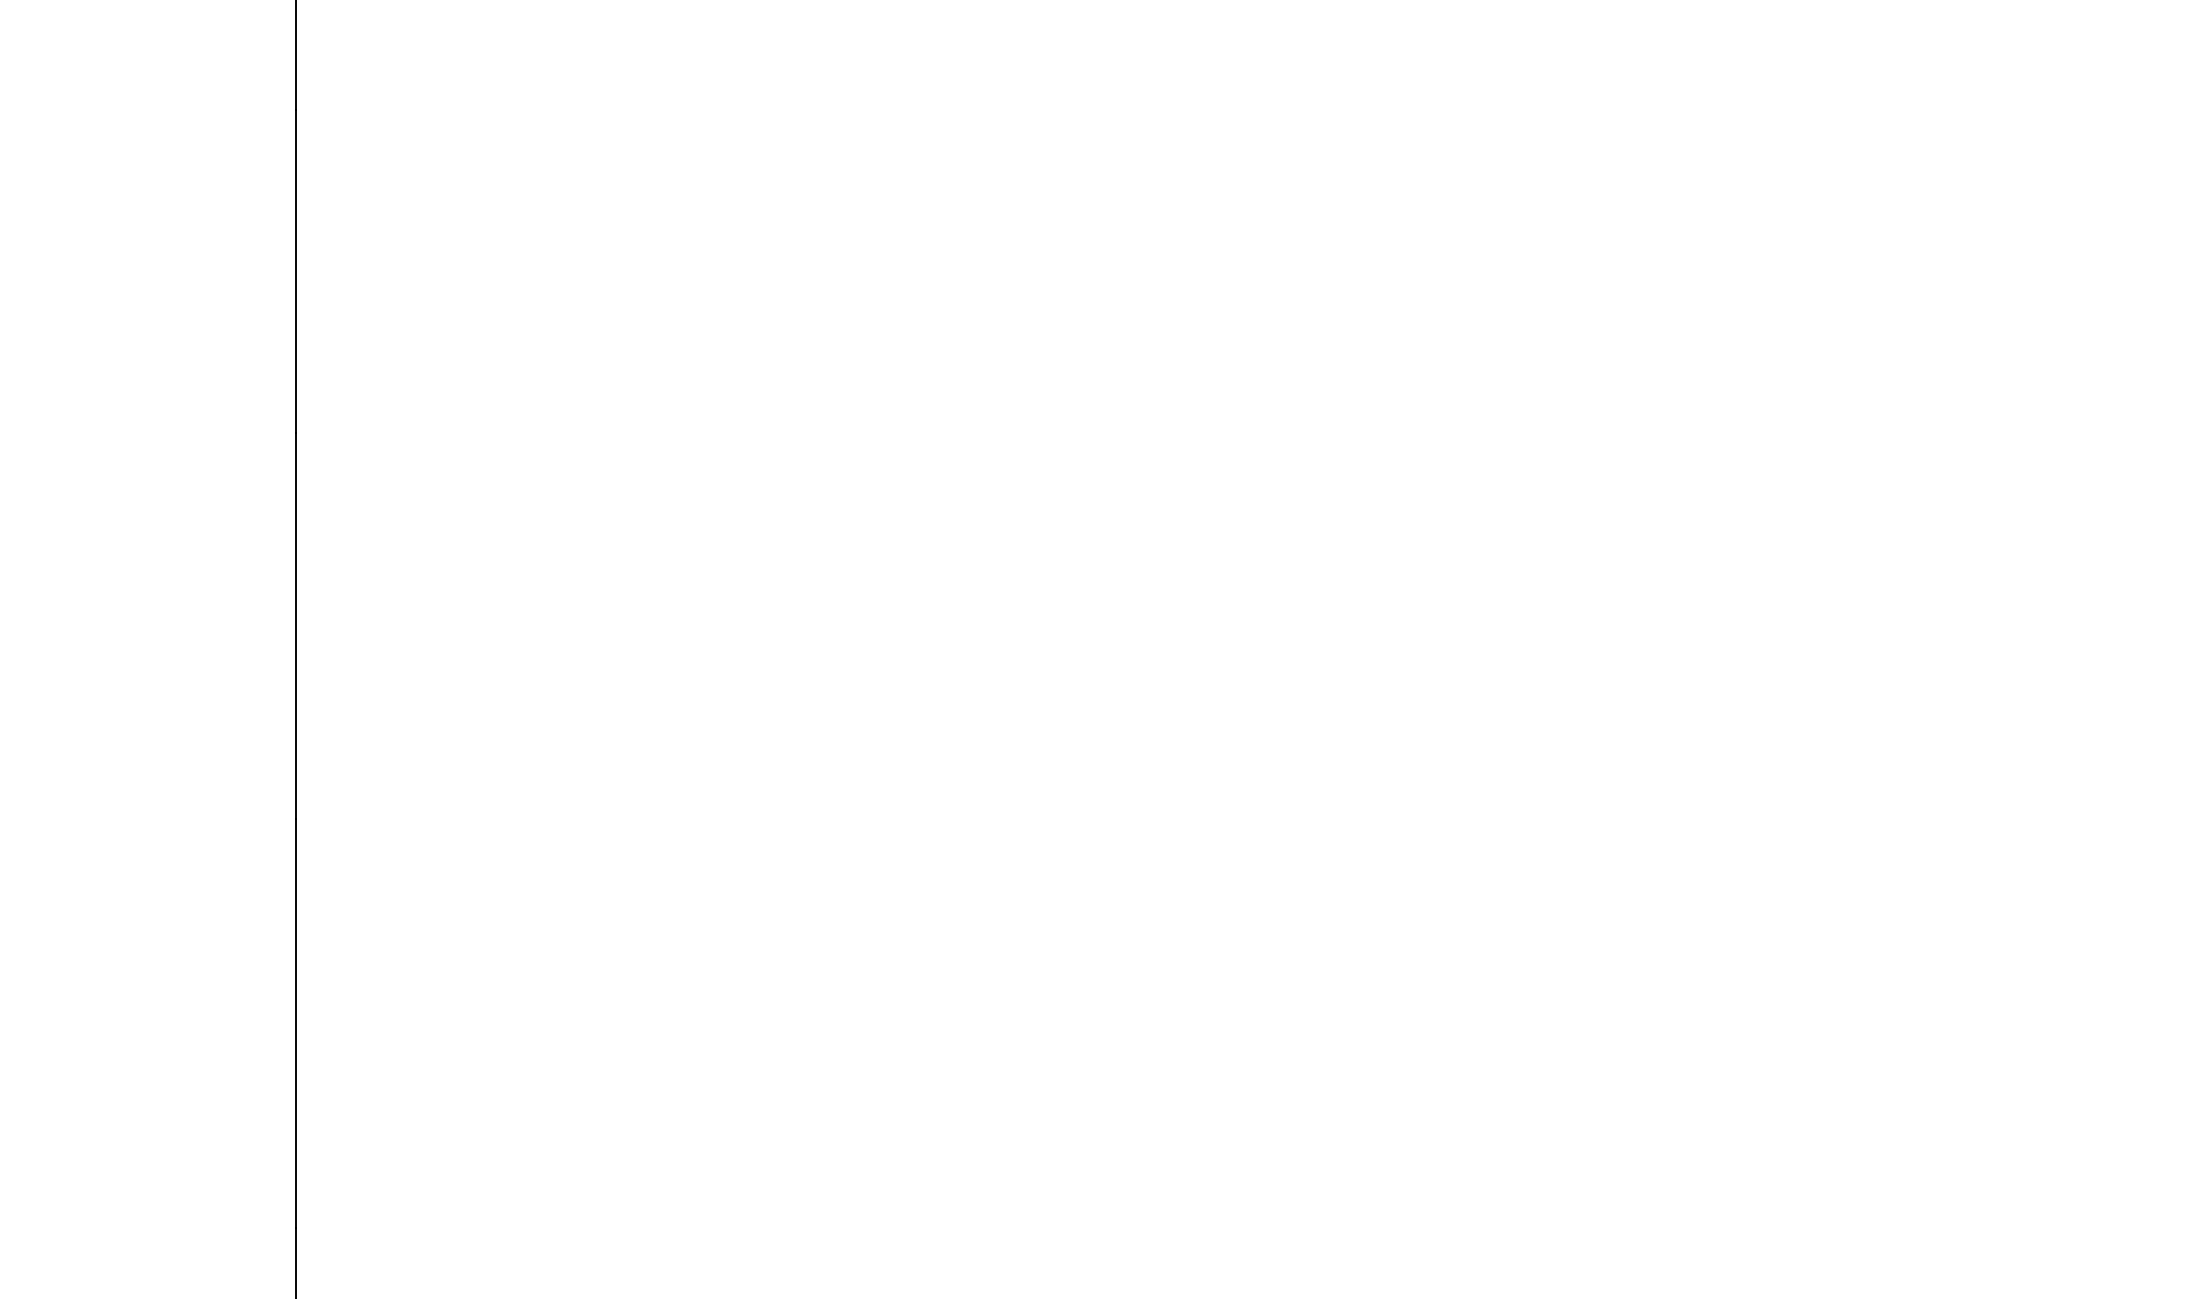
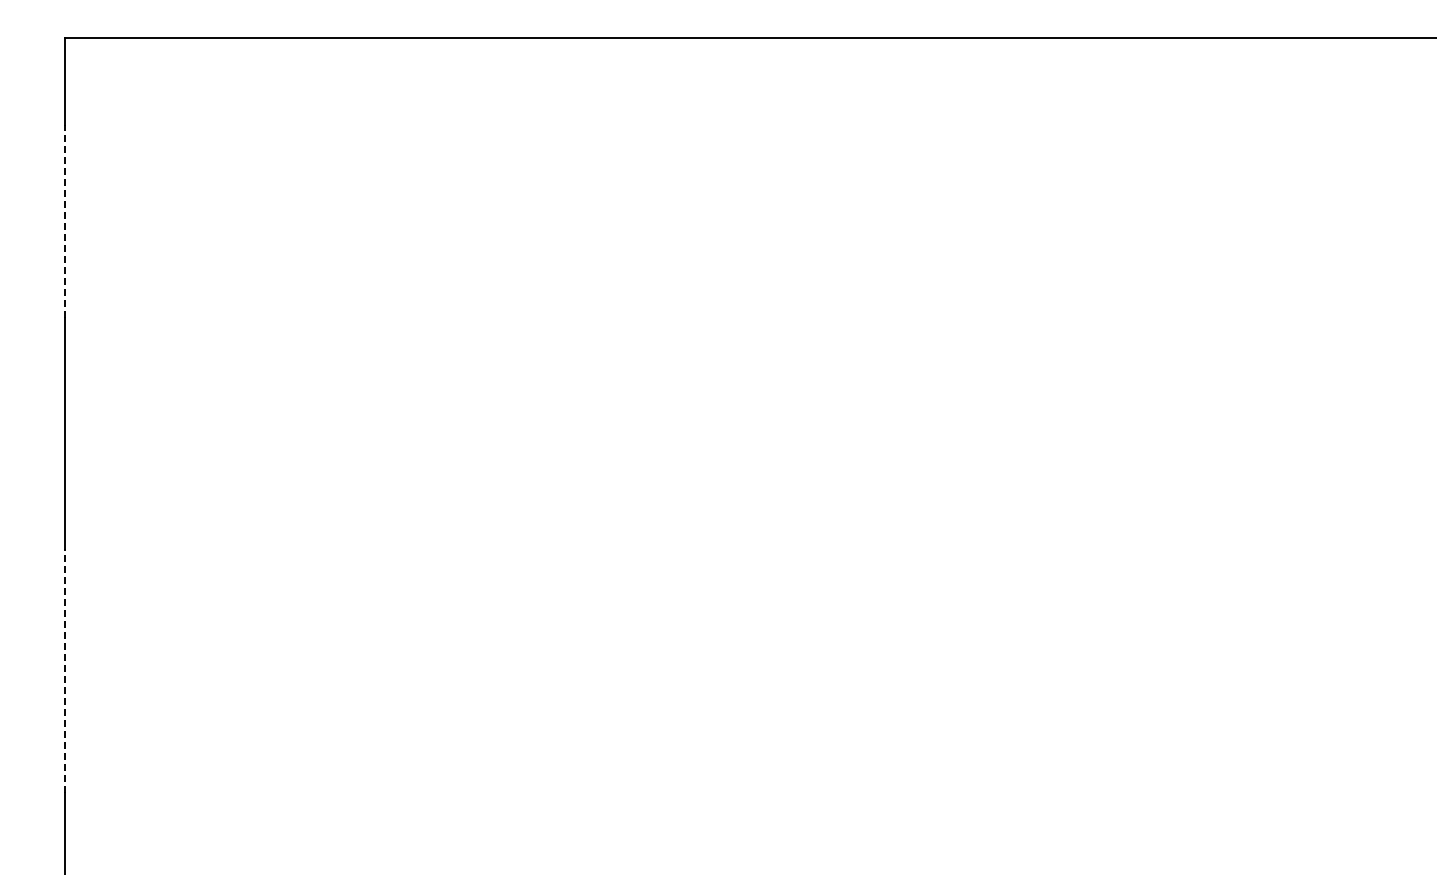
line: (296, 270) -> (65, 220), solid -> dashed
line: (296, 1022) -> (65, 670), solid -> dashed

